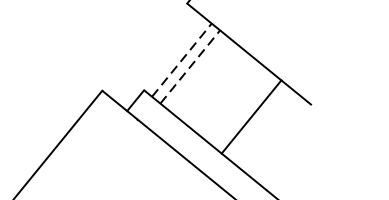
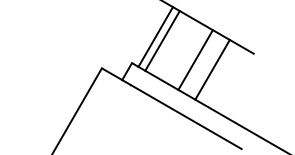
line: (181, 59) -> (155, 36), dashed -> solid
line: (190, 66) -> (162, 40), dashed -> solid
line: (230, 99) -> (195, 59), added

